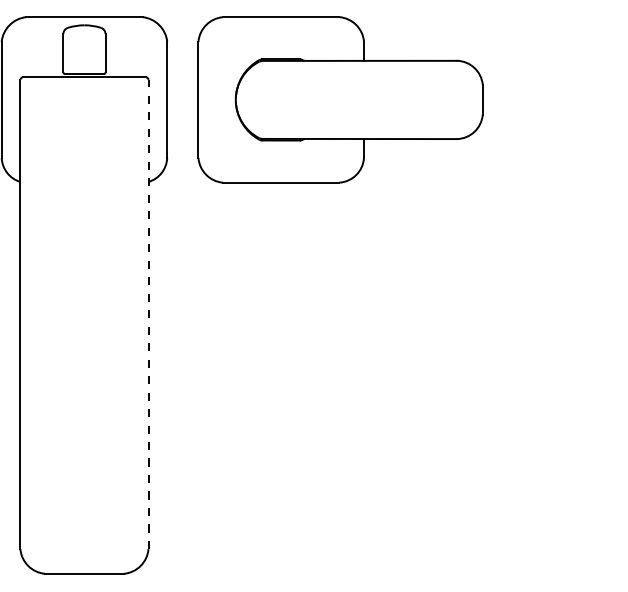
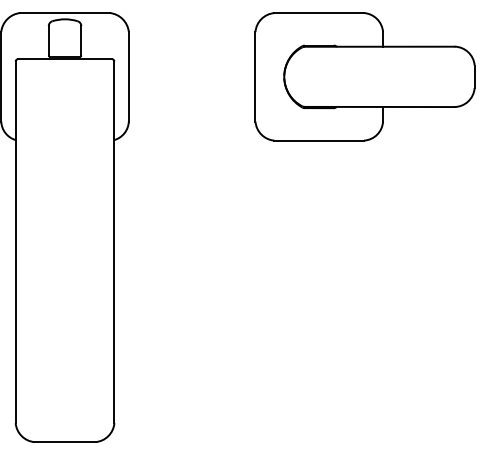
part: (340, 99) -> (364, 76), moved
line: (148, 314) -> (114, 242), dashed -> solid

